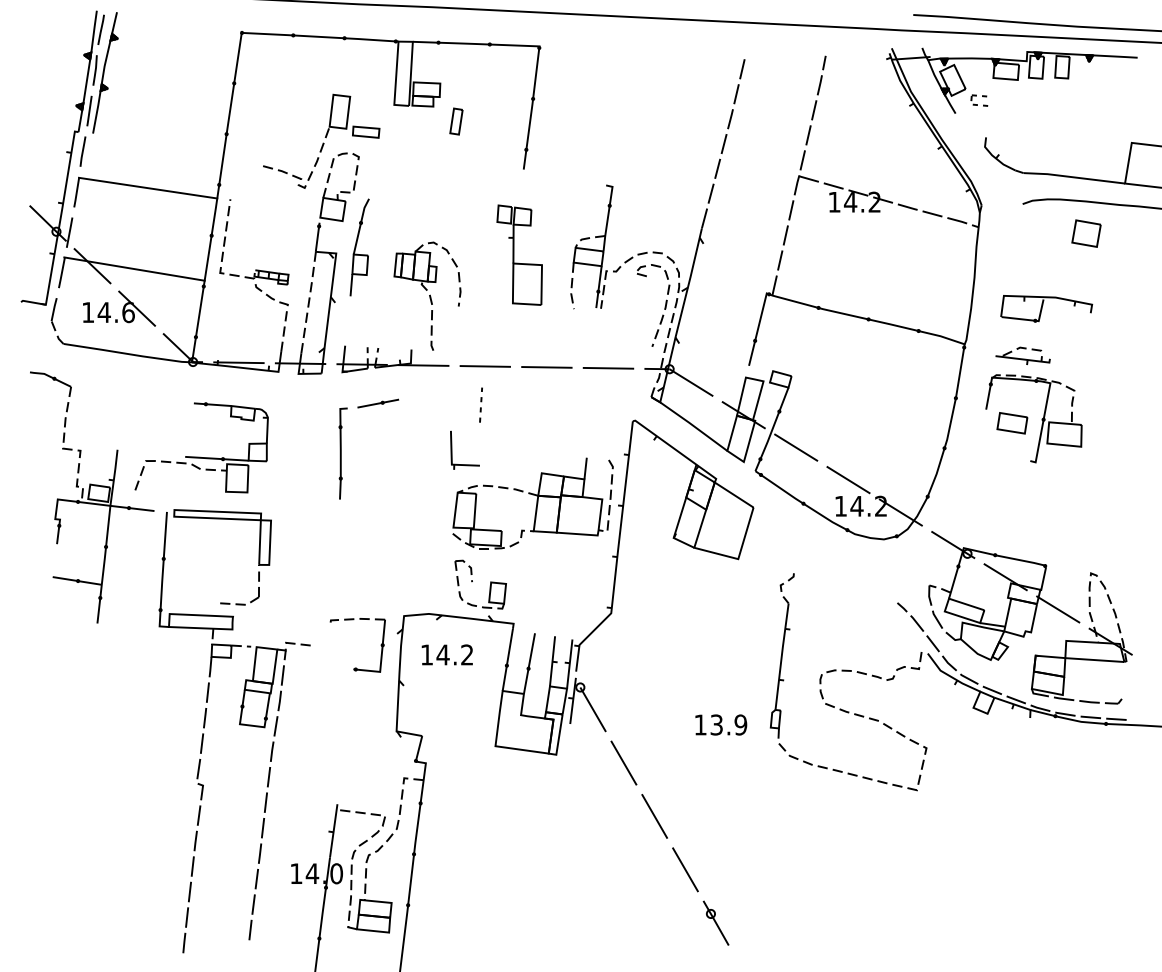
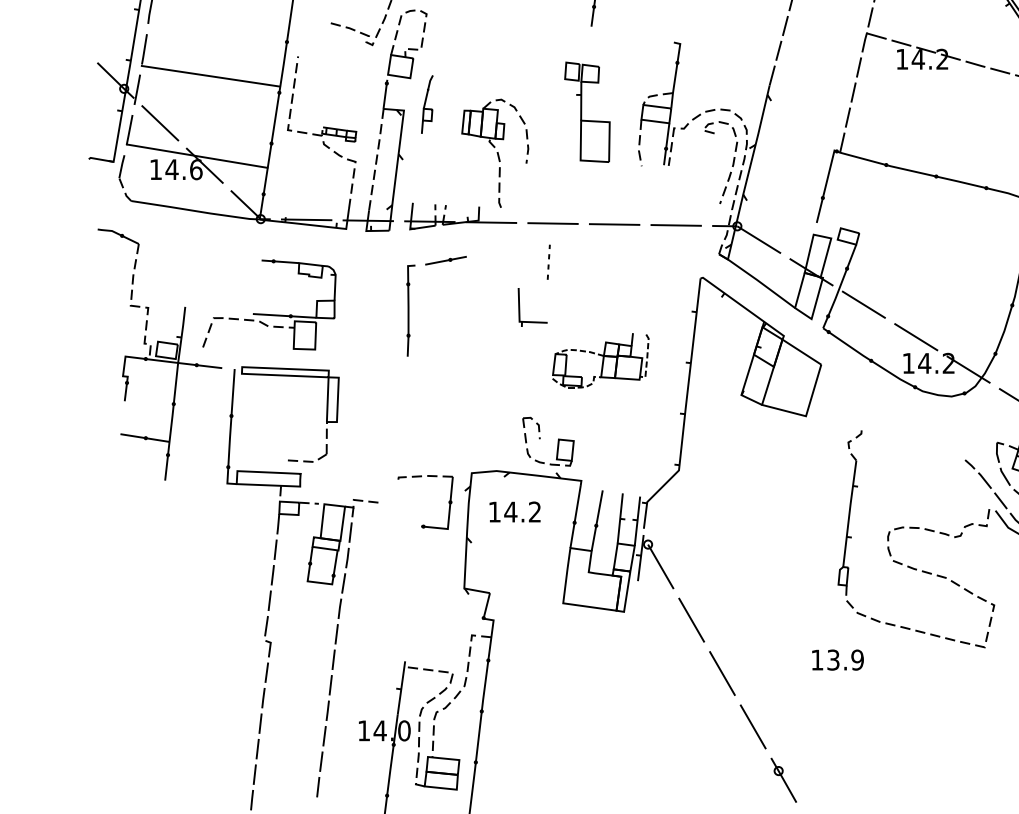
line: (148, 187) -> (211, 75), moved
part: (359, 247) -> (427, 104), size x0.6
line: (134, 268) -> (197, 155), moved
part: (532, 503) -> (600, 360), size x0.6
text: (721, 724) -> (838, 659), moved

